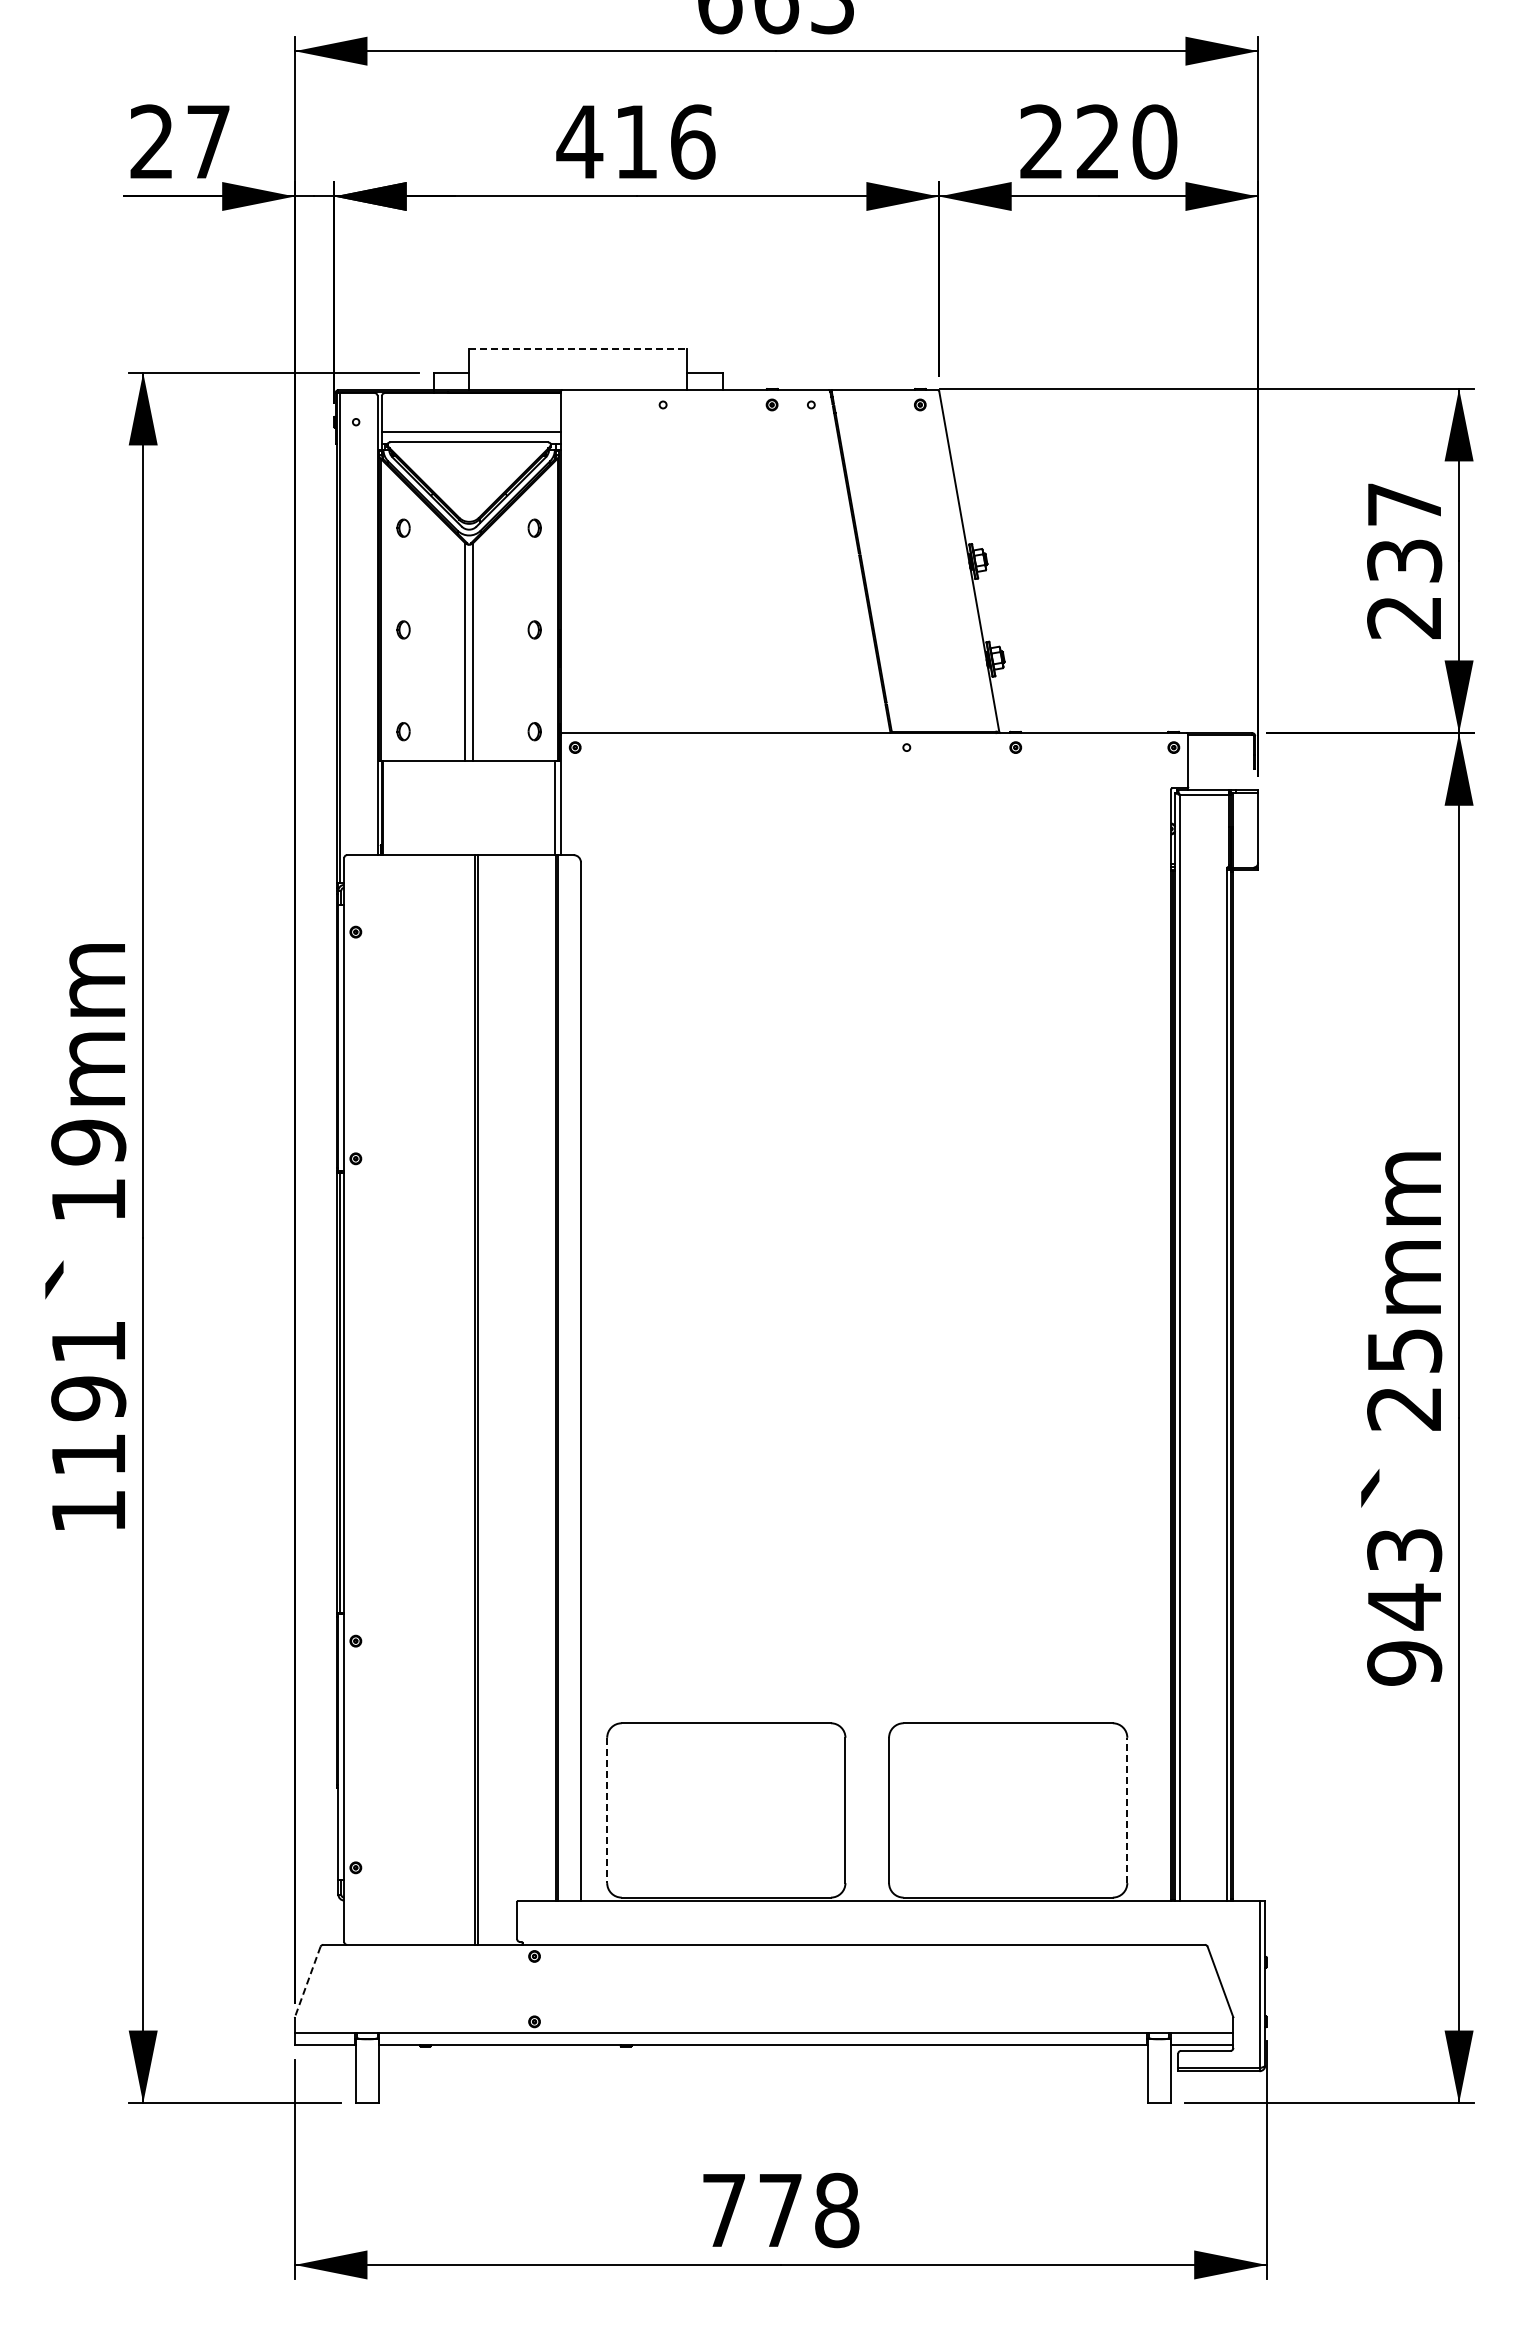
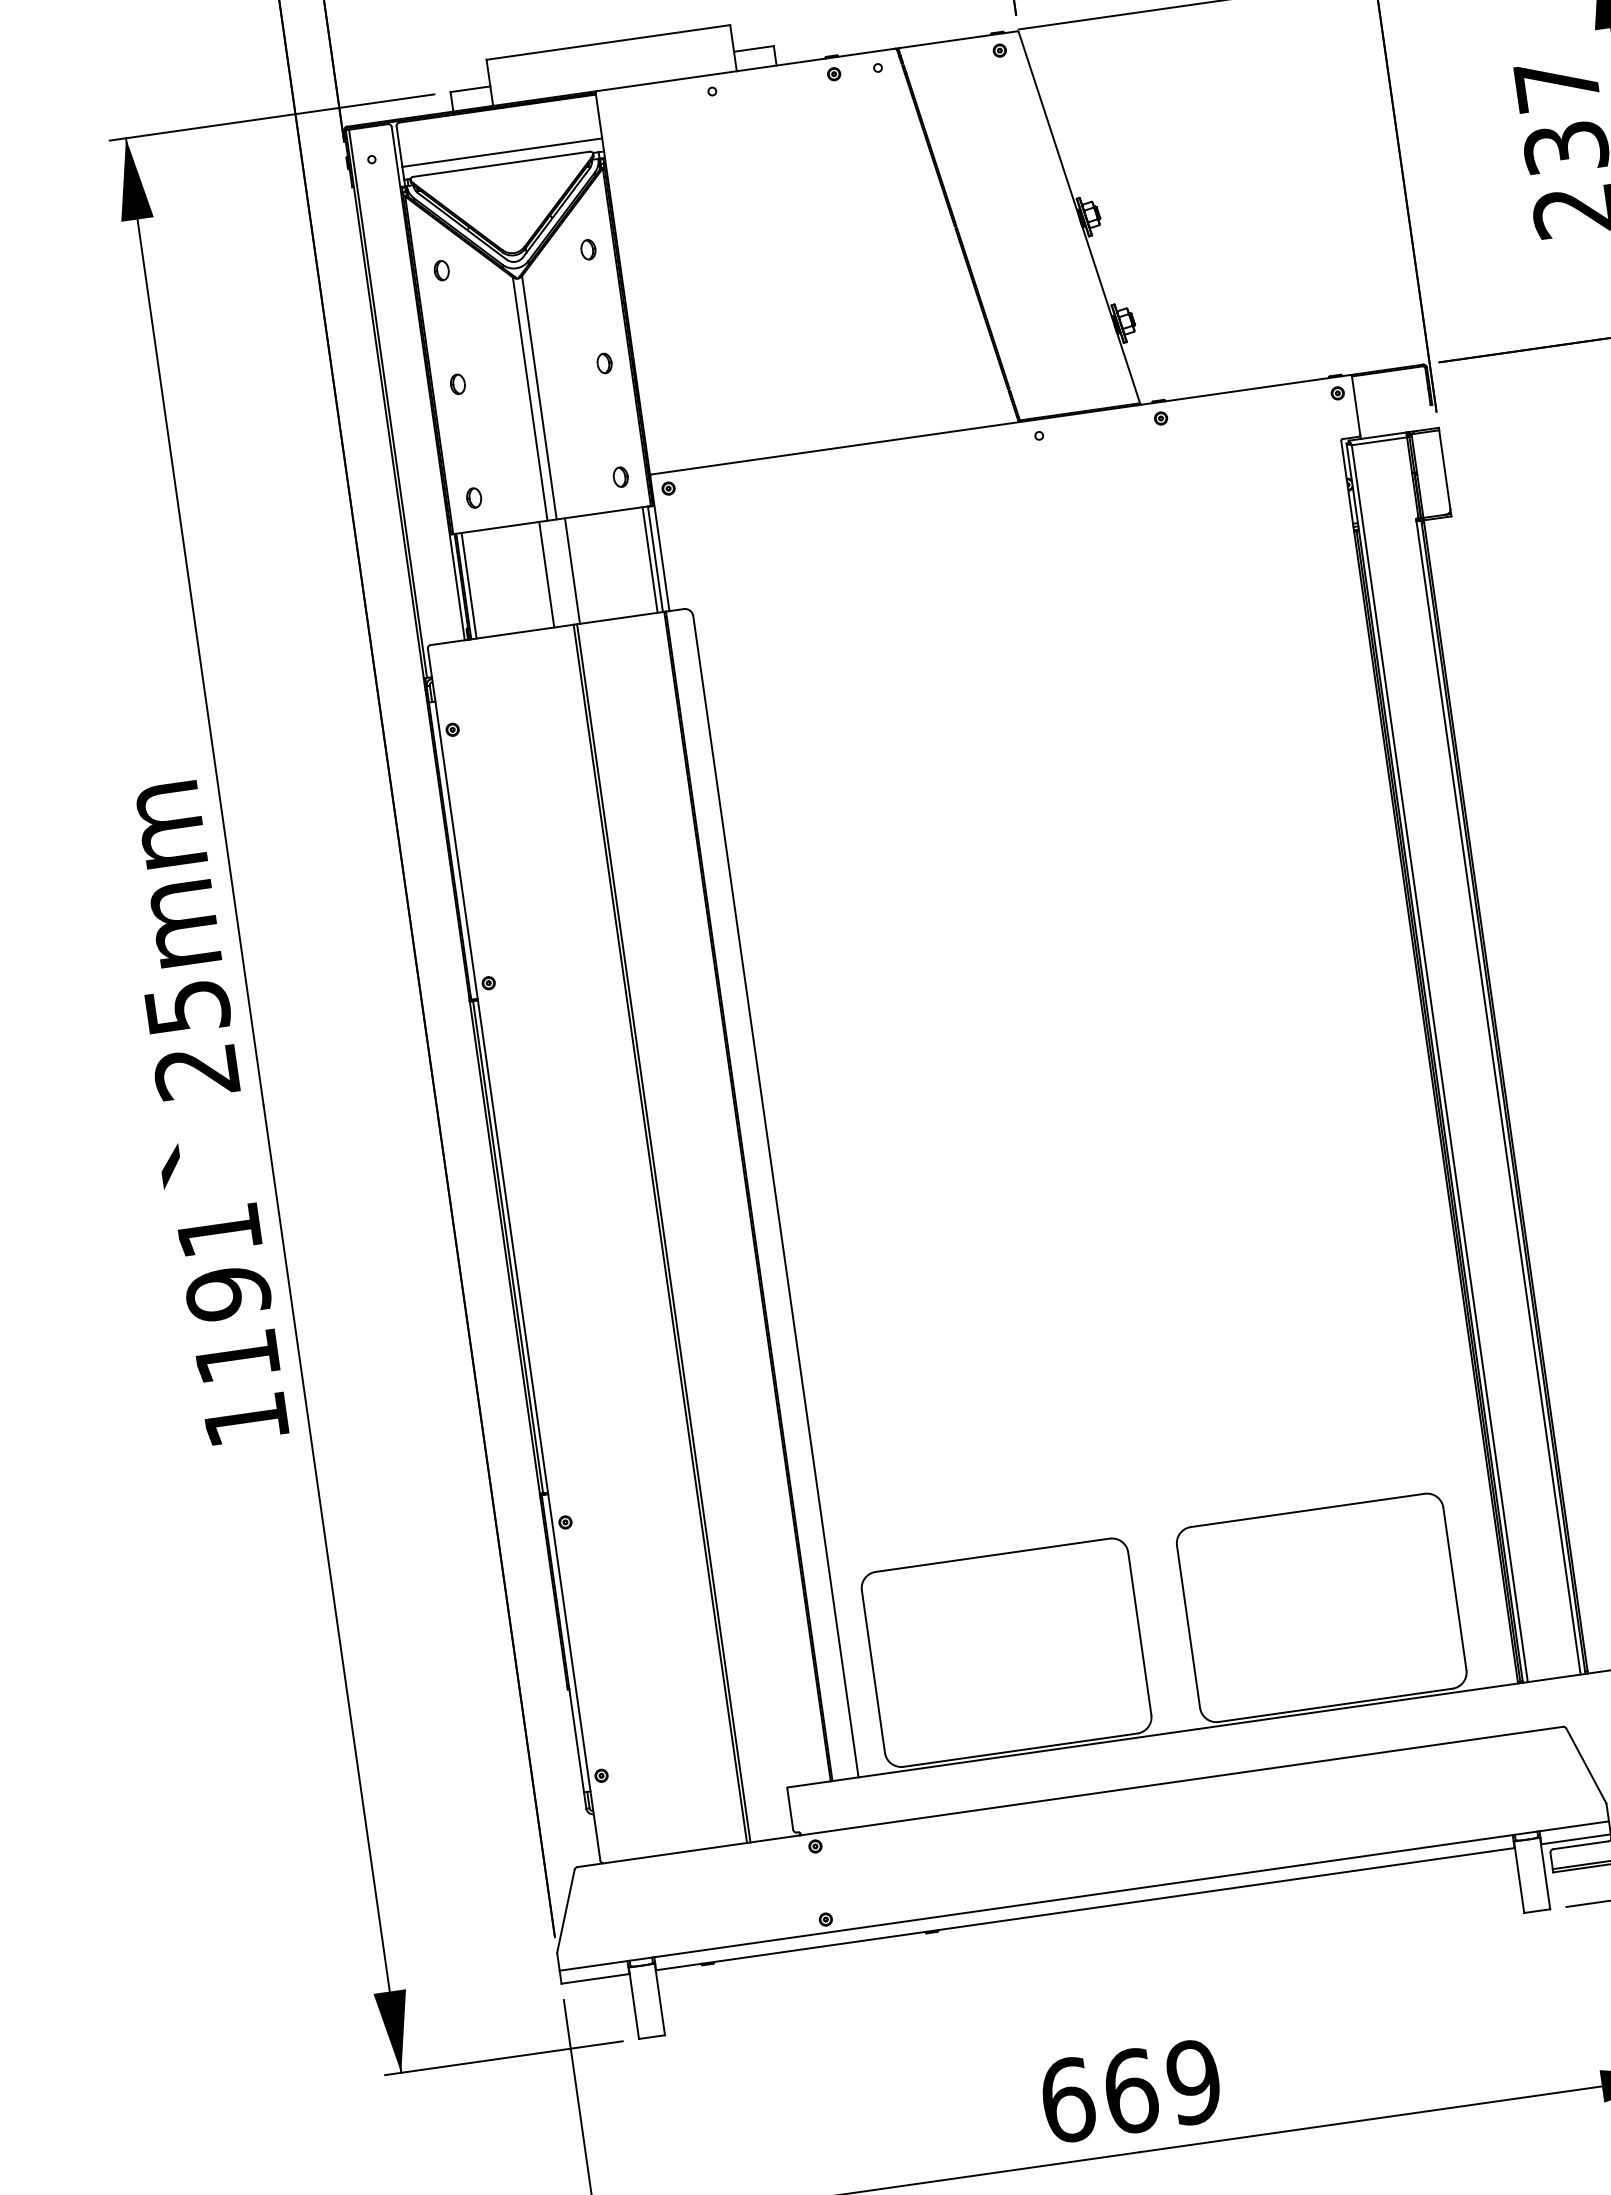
line: (578, 348) -> (608, 41), dashed -> solid
line: (388, 807) -> (469, 585), added
line: (457, 807) -> (546, 574), added
line: (480, 807) -> (572, 570), added
line: (550, 807) -> (650, 559), added
text: (88, 1170) -> (191, 1038), 19mm -> 25mm
line: (607, 1810) -> (873, 1671), dashed -> solid
line: (1127, 1810) -> (1455, 1588), dashed -> solid
line: (307, 1982) -> (565, 1911), dashed -> solid
text: (780, 2210) -> (1130, 2091), 778 -> 669

